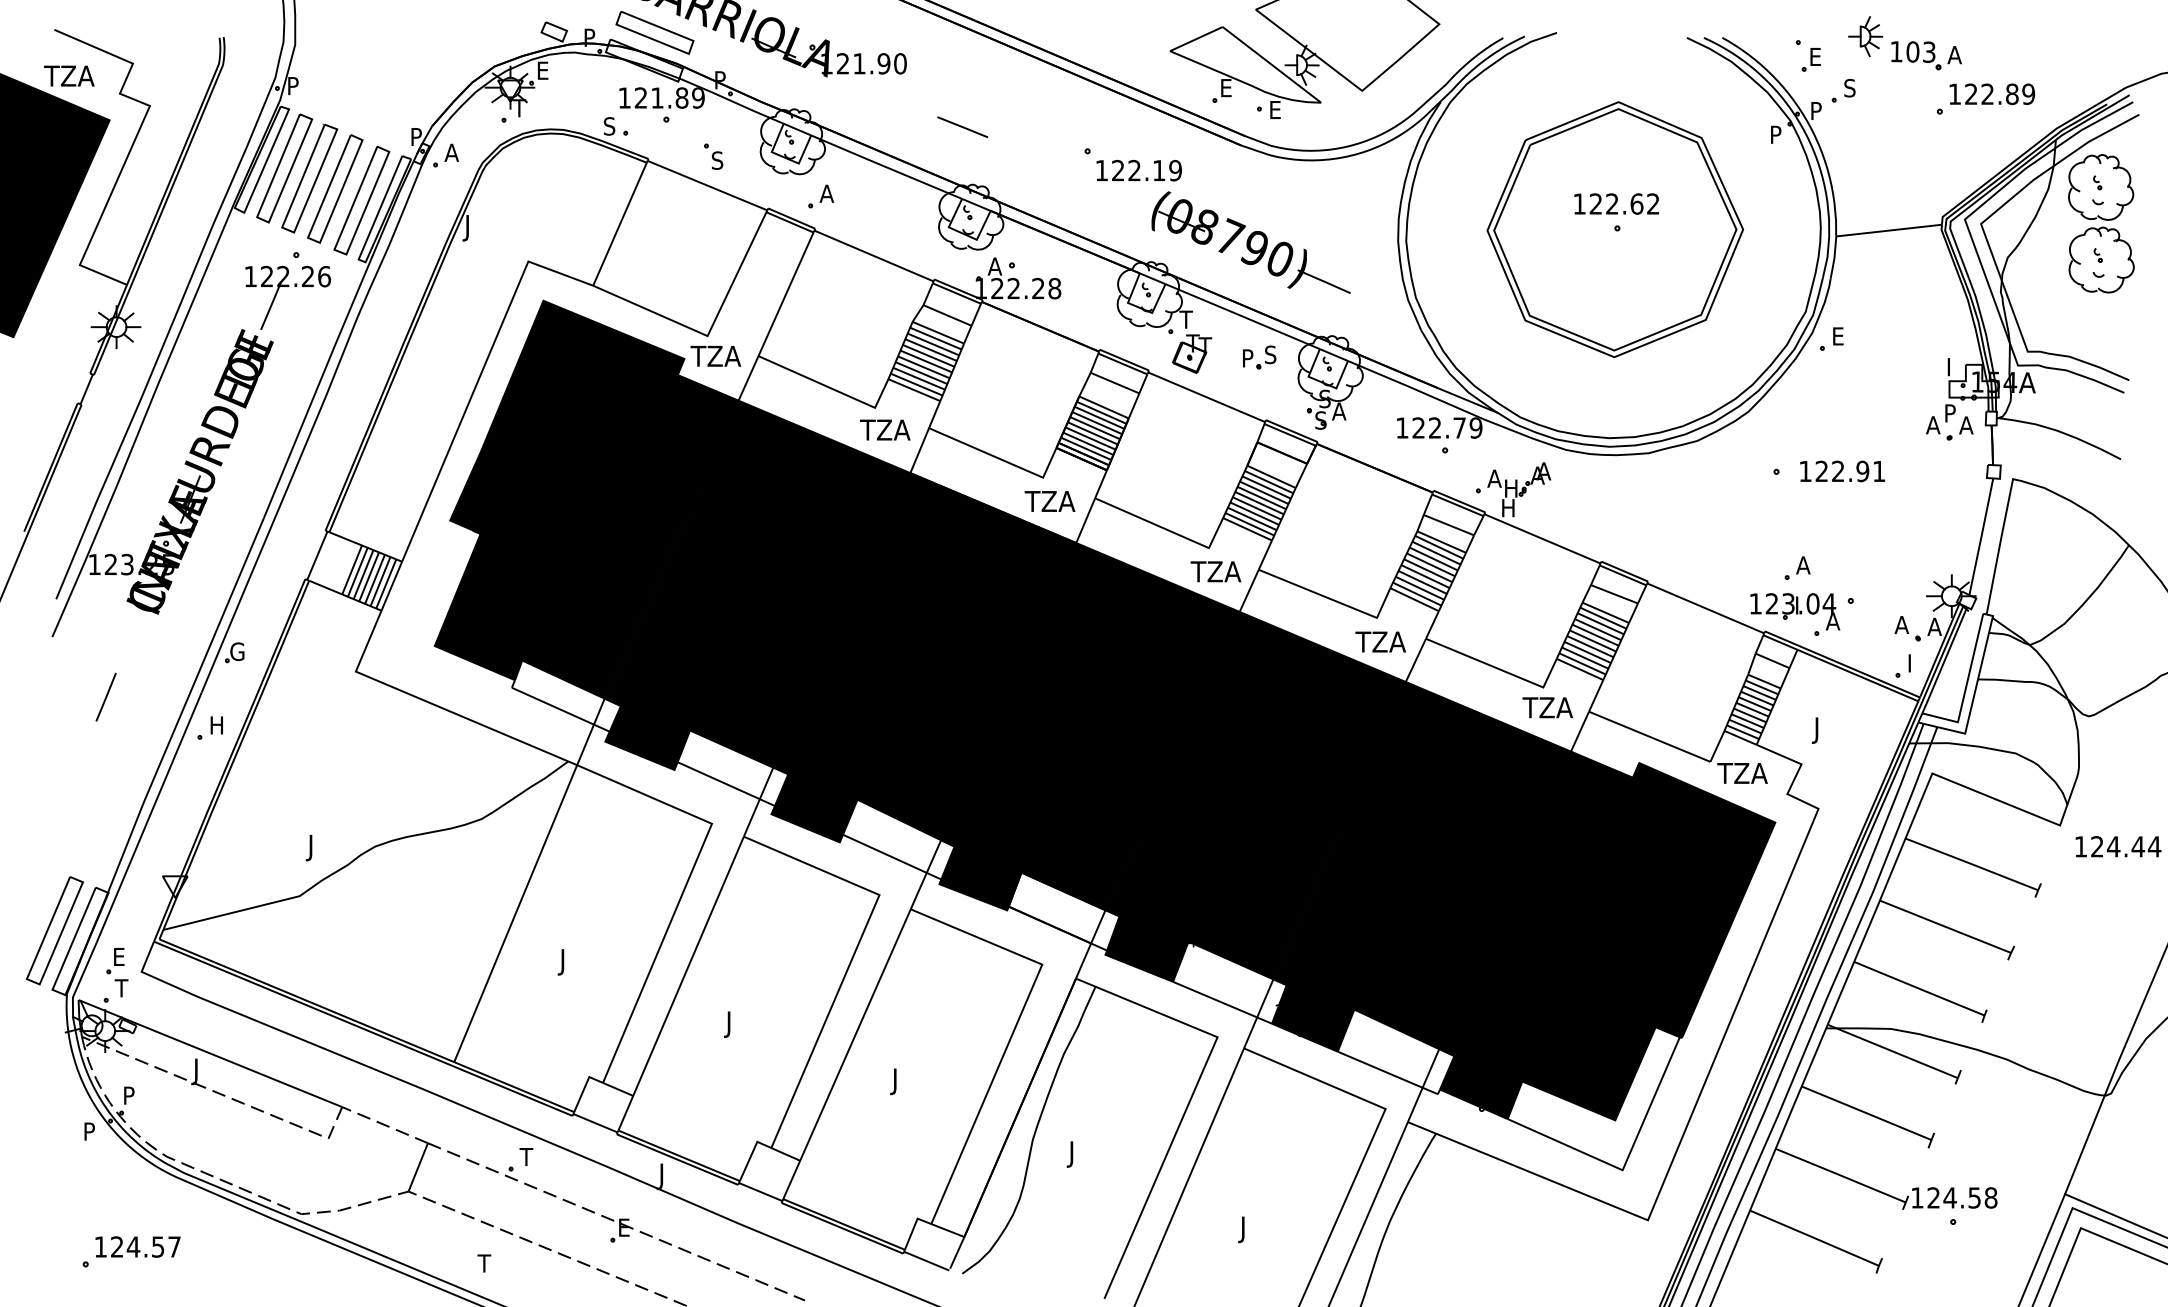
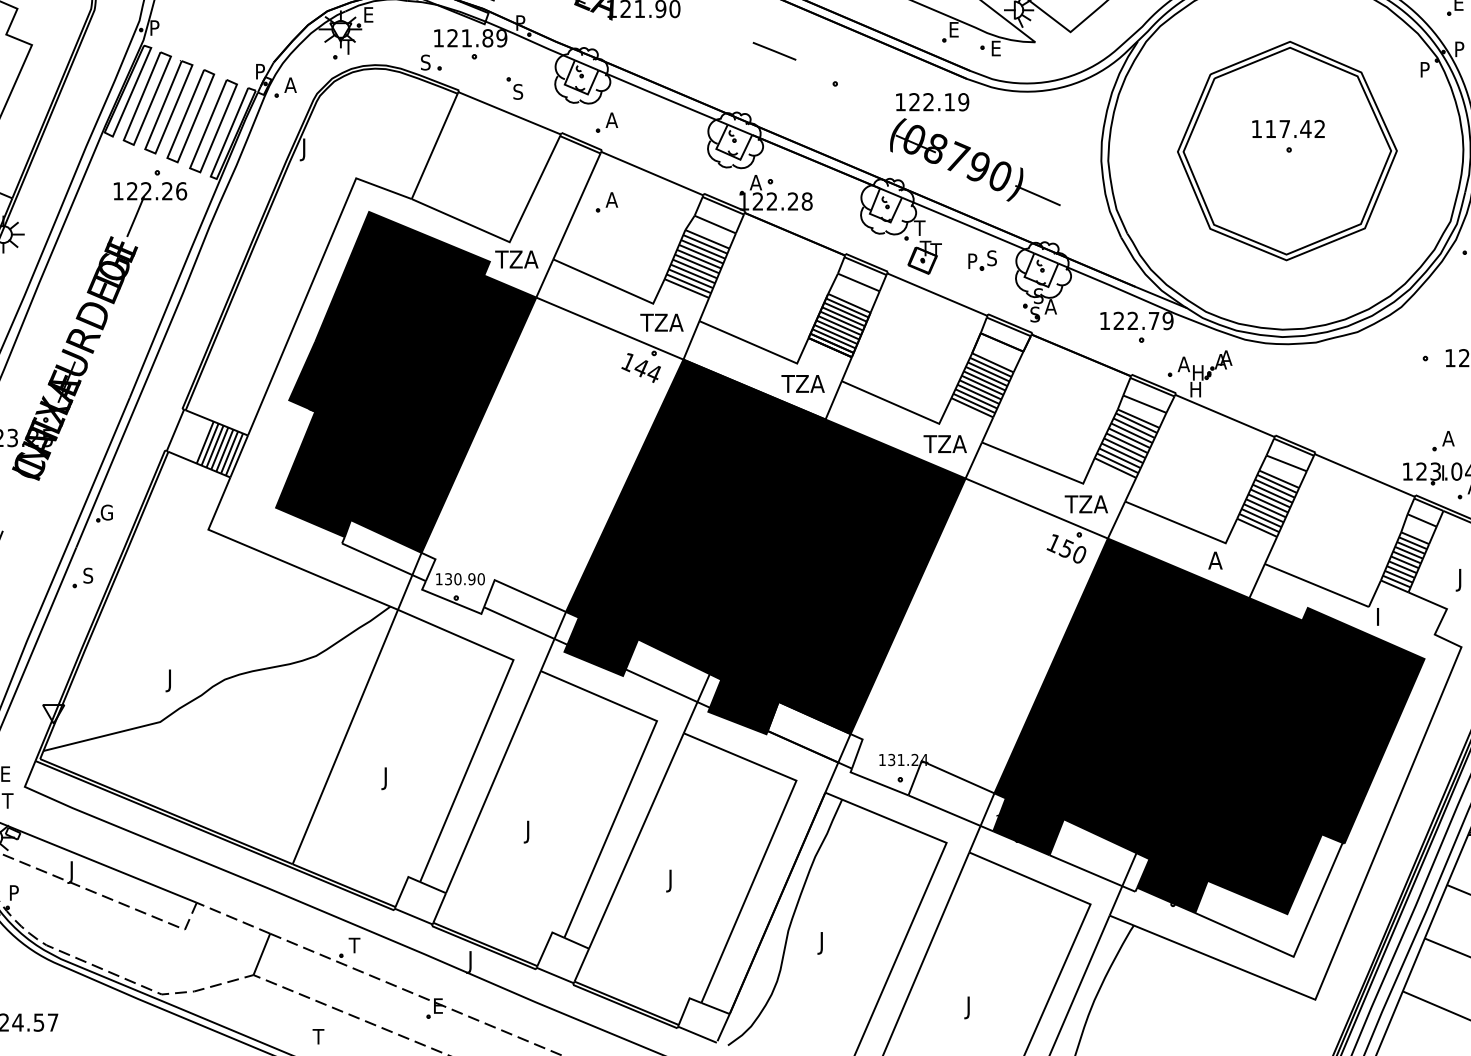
line: (962, 127) -> (774, 51), moved
text: (1138, 170) -> (932, 102), moved
text: (1616, 203) -> (1288, 128), 122.62 -> 117.42
part: (821, 289) -> (607, 202), added
fill: (757, 584) -> (552, 455), removed
text: (1547, 707) -> (1229, 560), TZA -> A
text: (216, 725) -> (89, 575), H -> S
text: (1742, 773) -> (1396, 616), TZA -> I
fill: (1255, 796) -> (979, 636), removed

